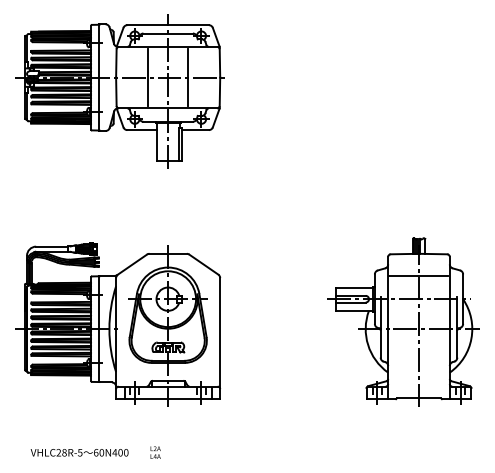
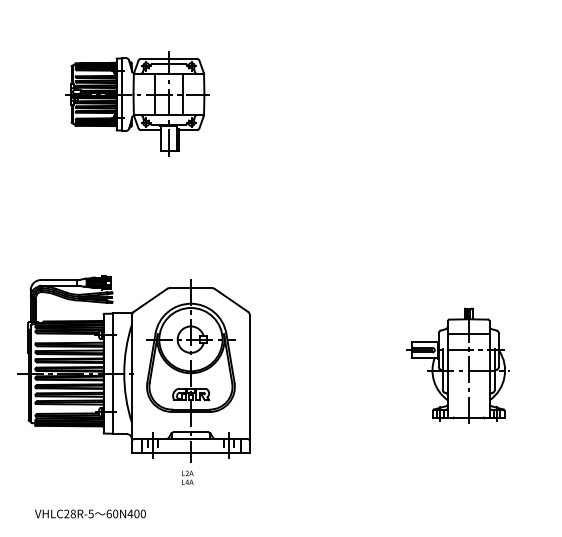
part: (119, 91) -> (135, 103), size x0.6
part: (403, 321) -> (458, 365), size x0.6
text: (155, 452) -> (187, 477), moved

